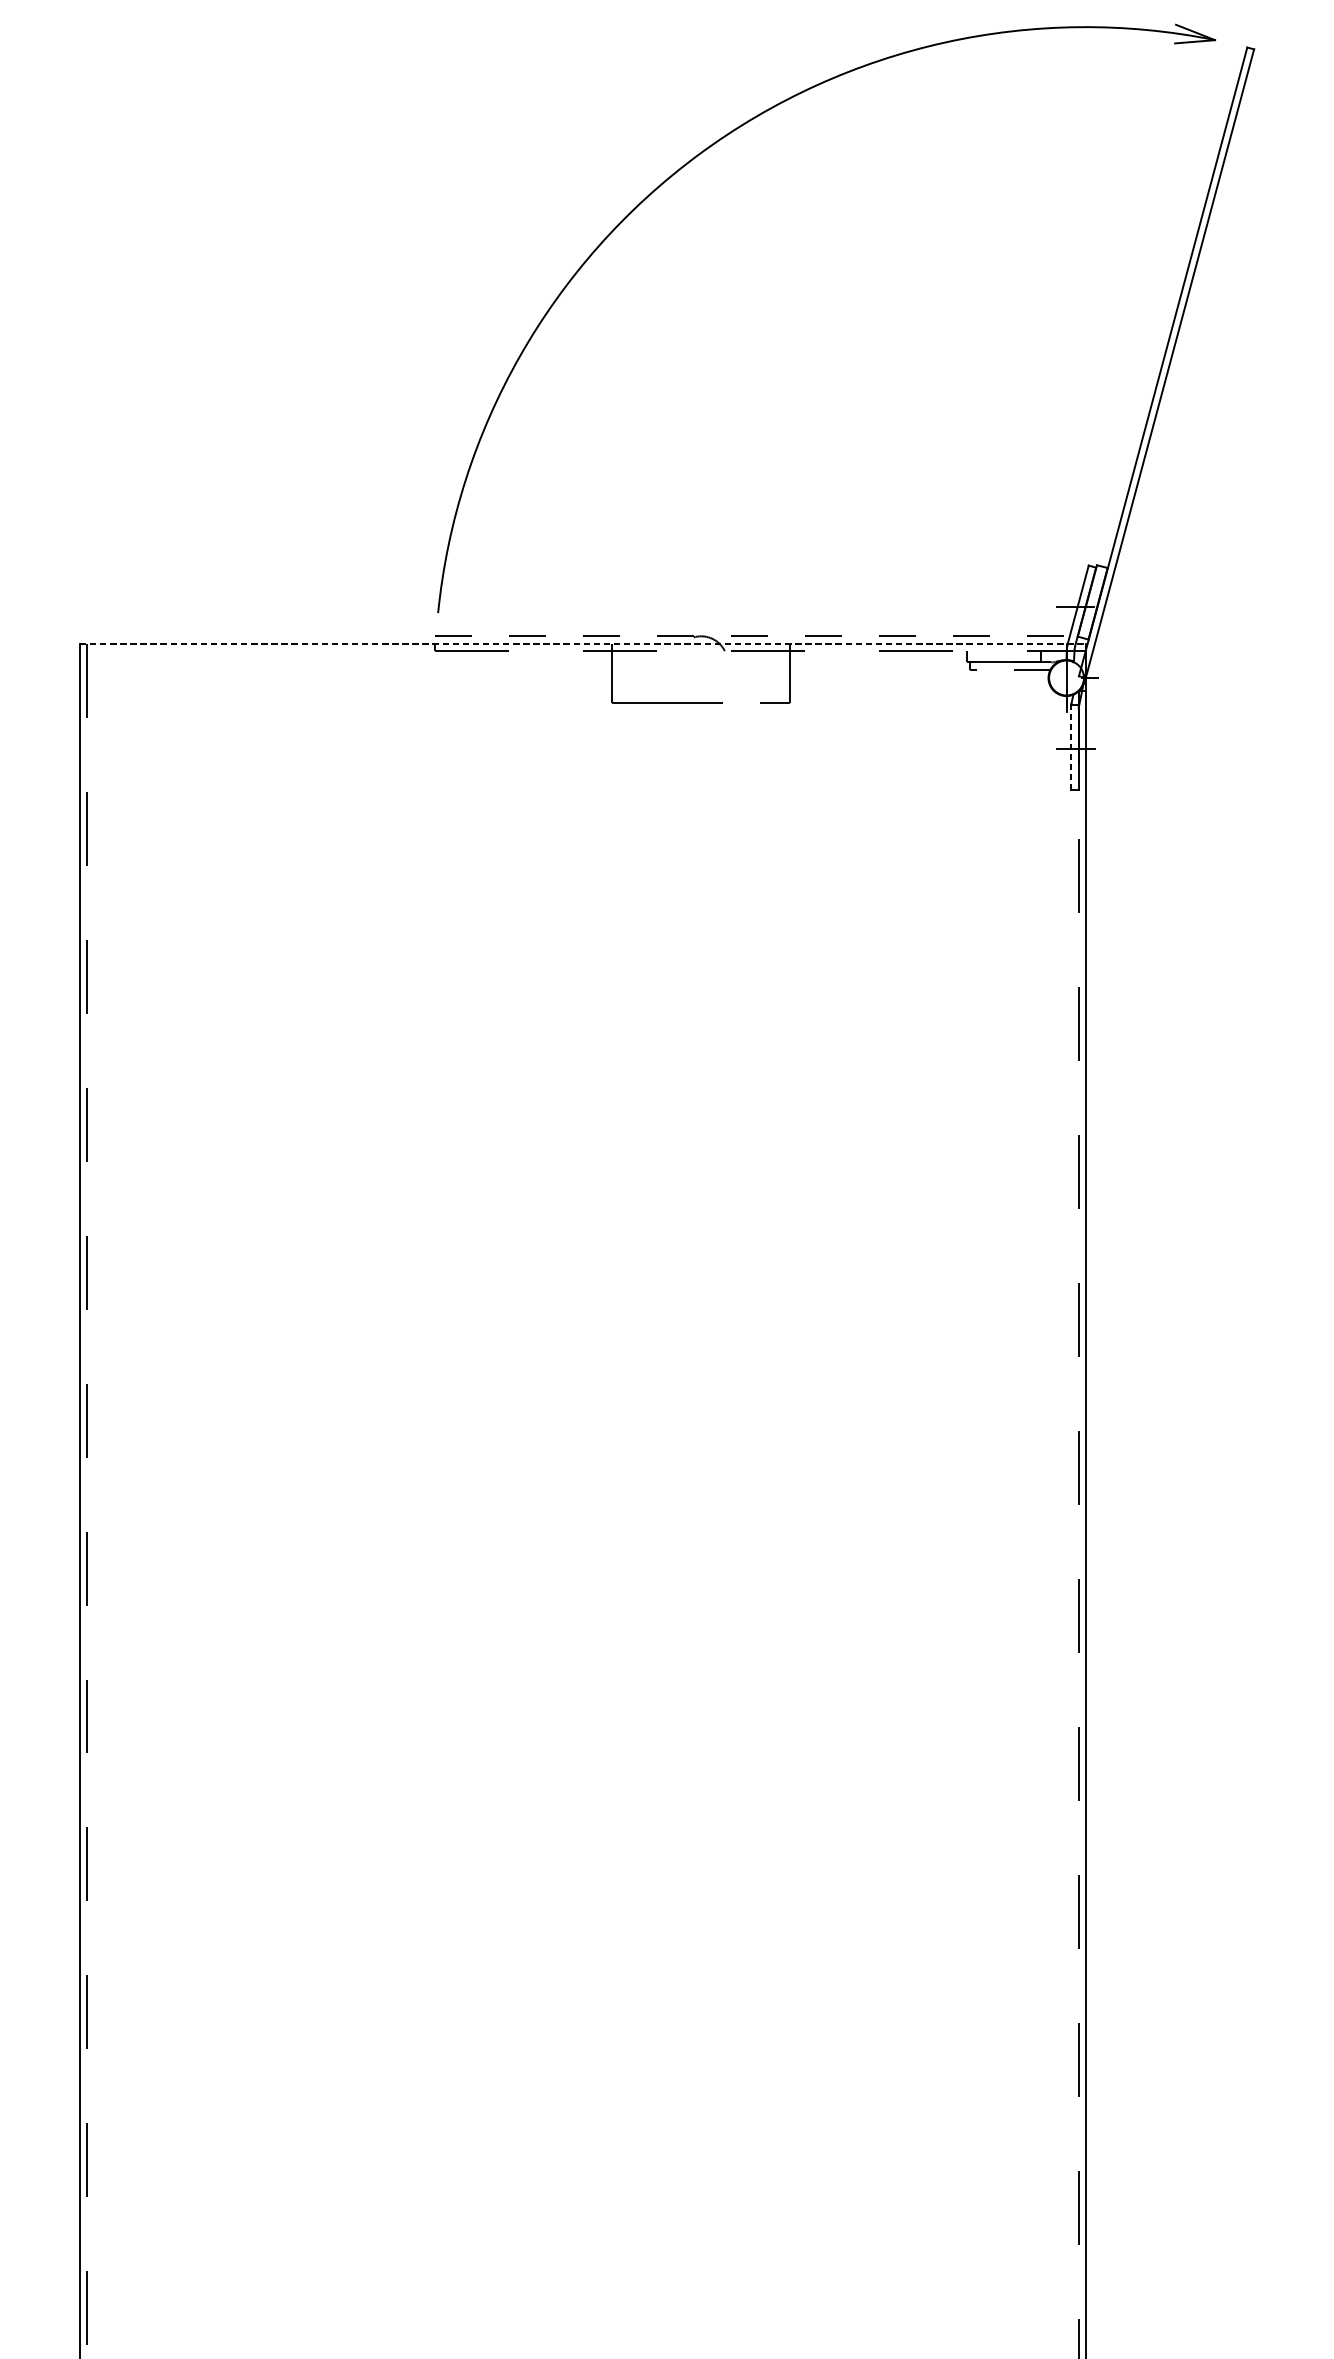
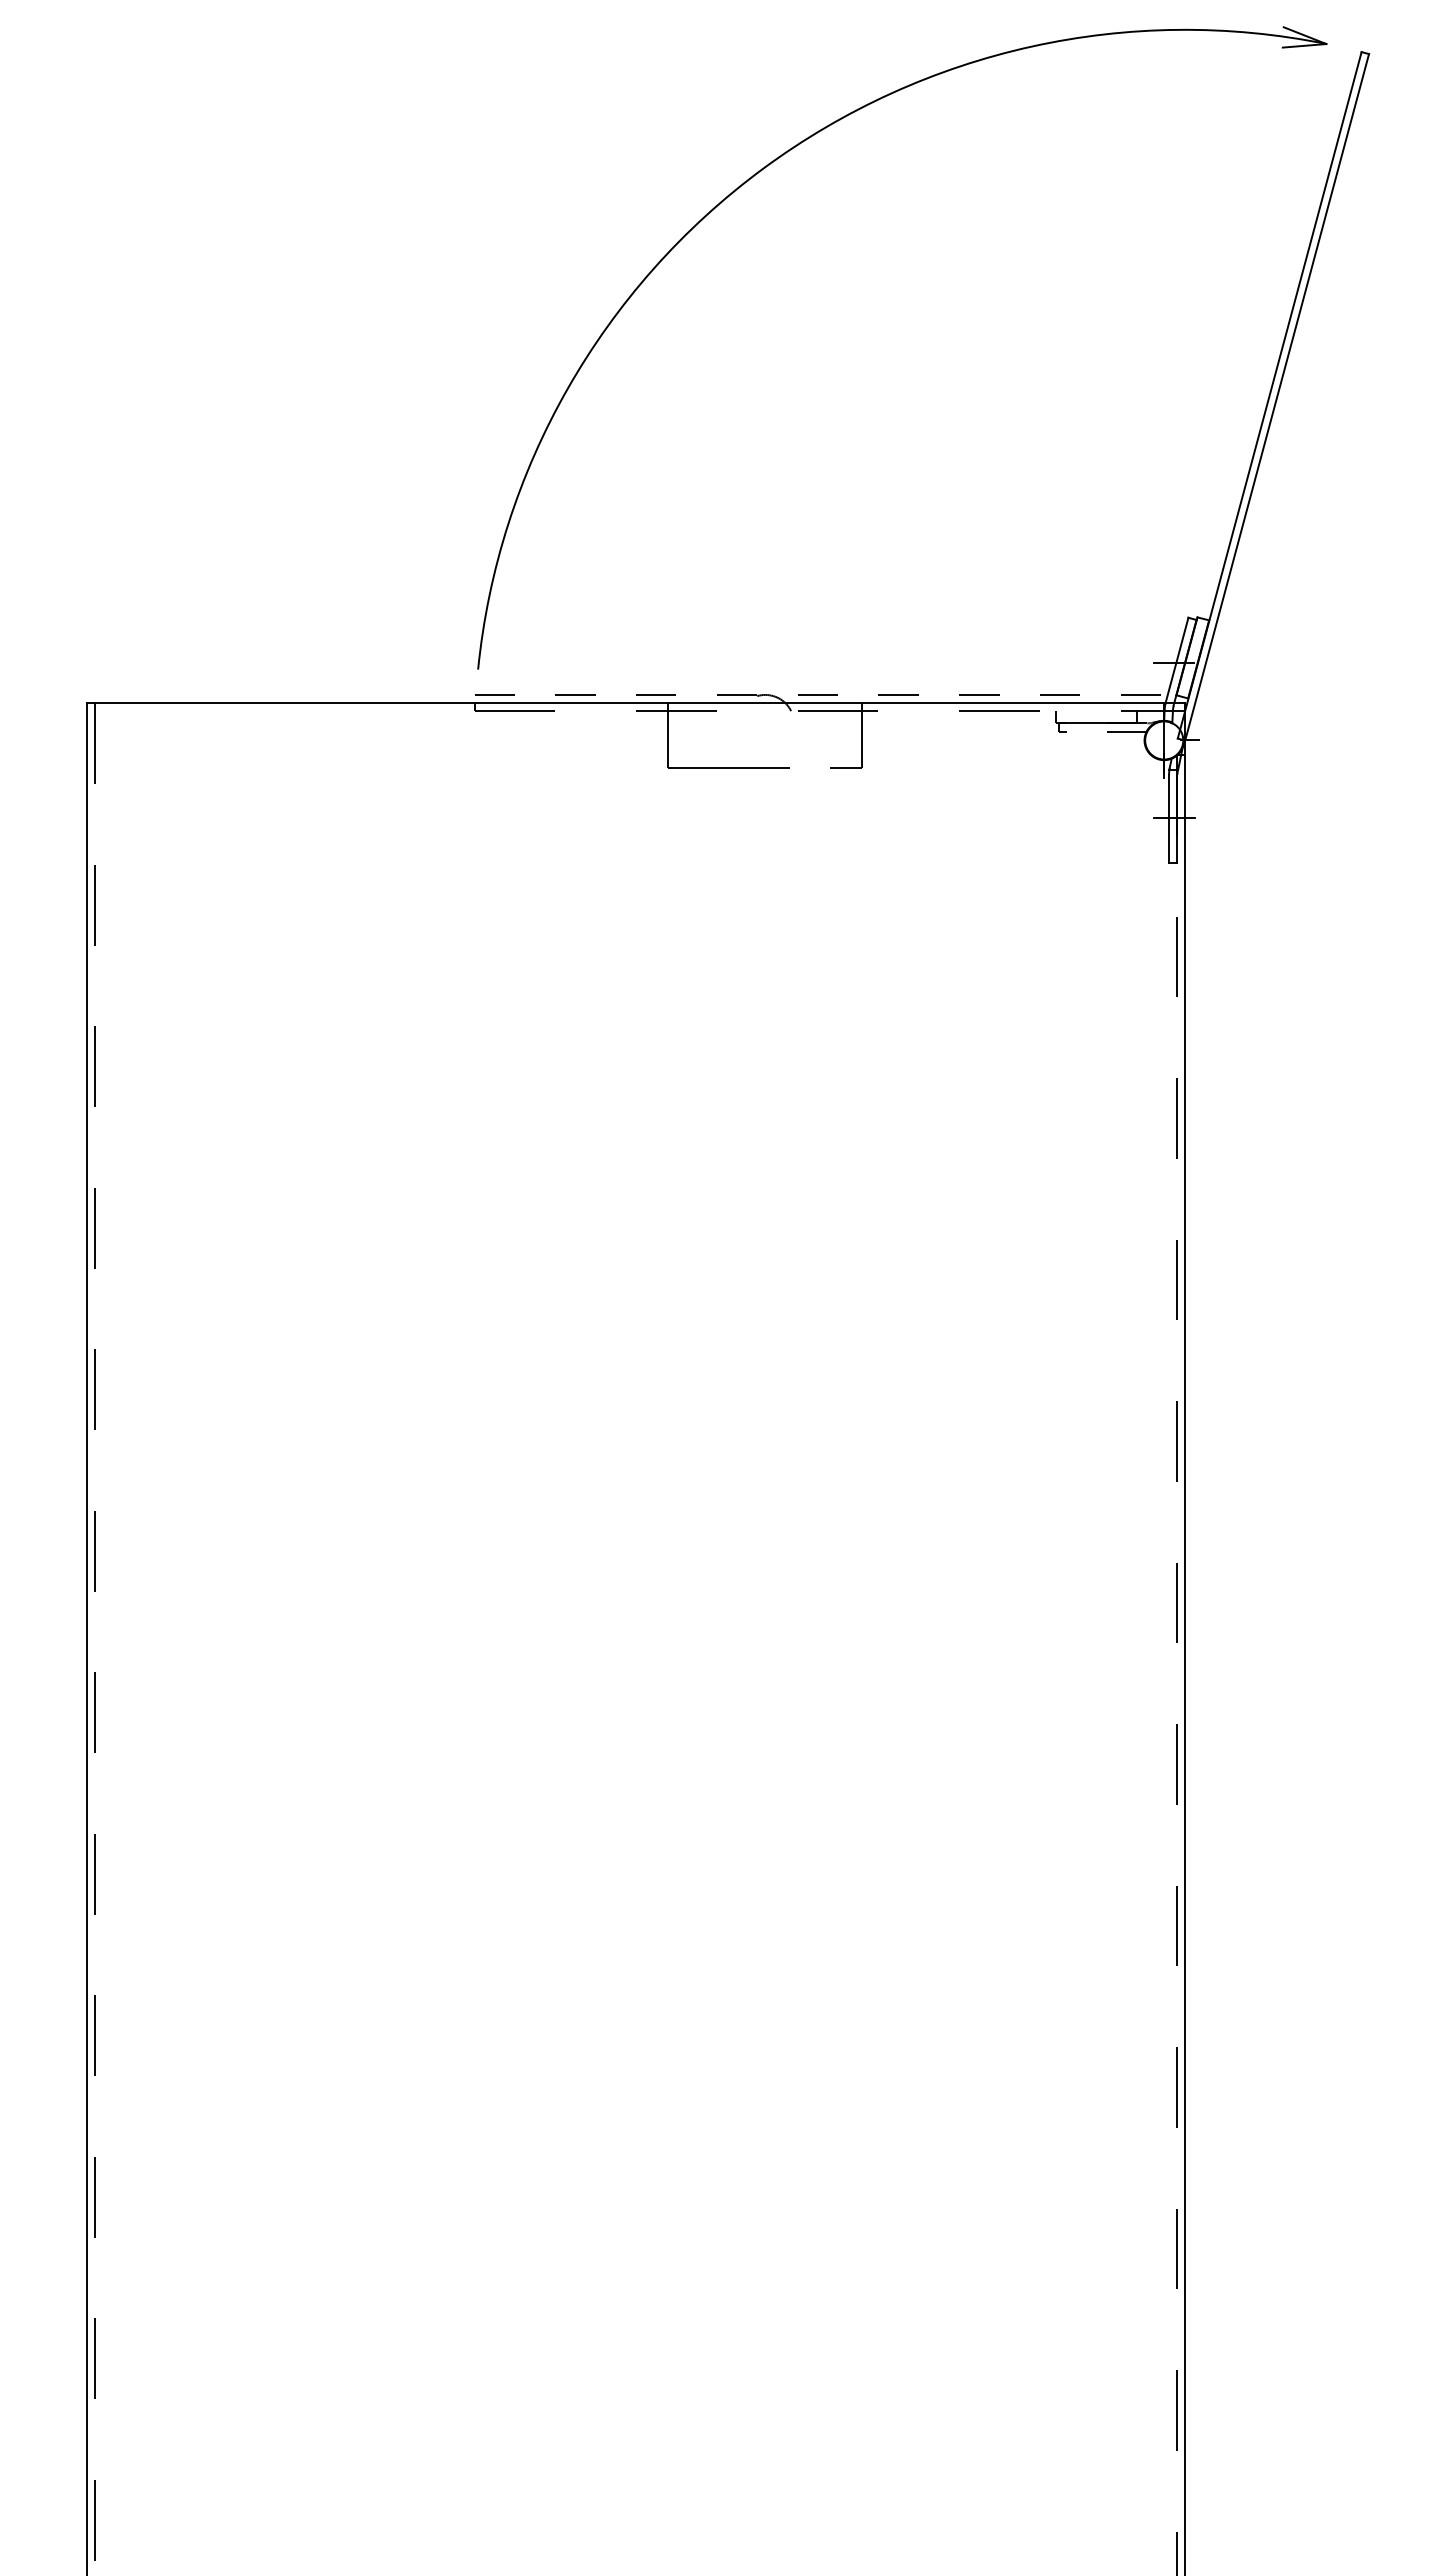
line: (583, 644) -> (636, 703), dashed -> solid
line: (1071, 749) -> (1169, 818), dashed -> solid

